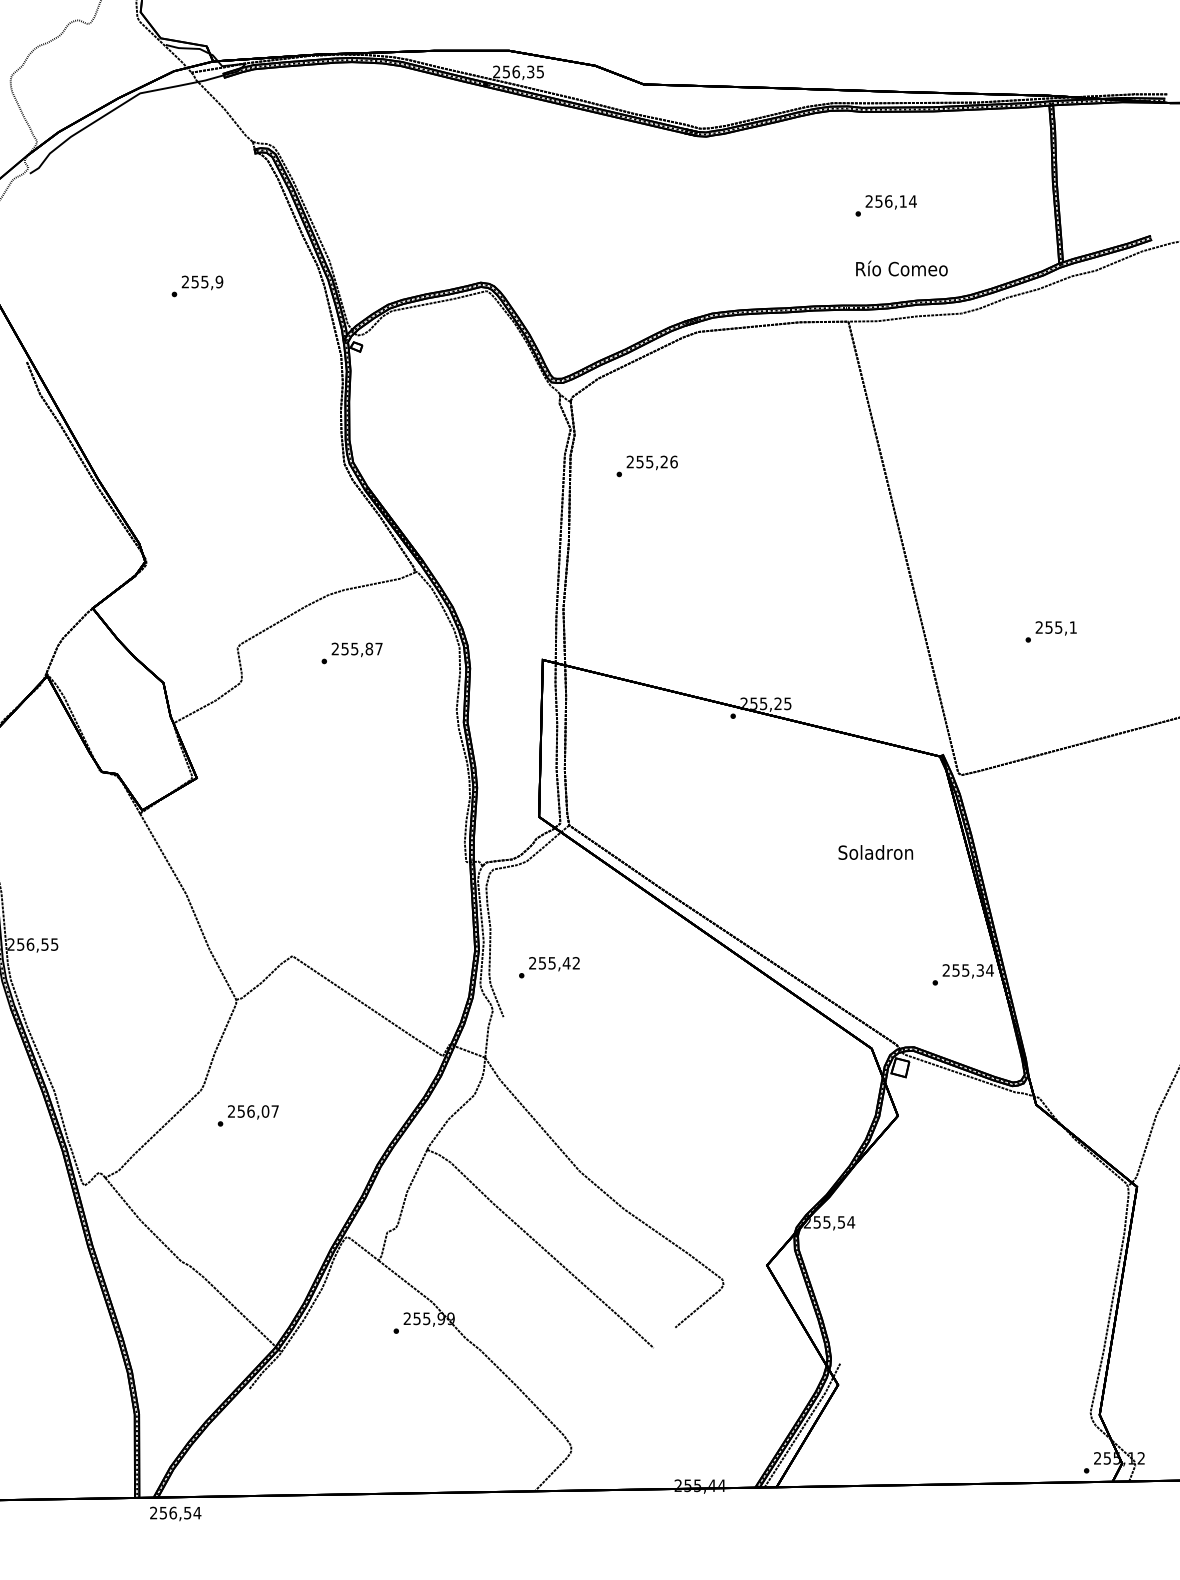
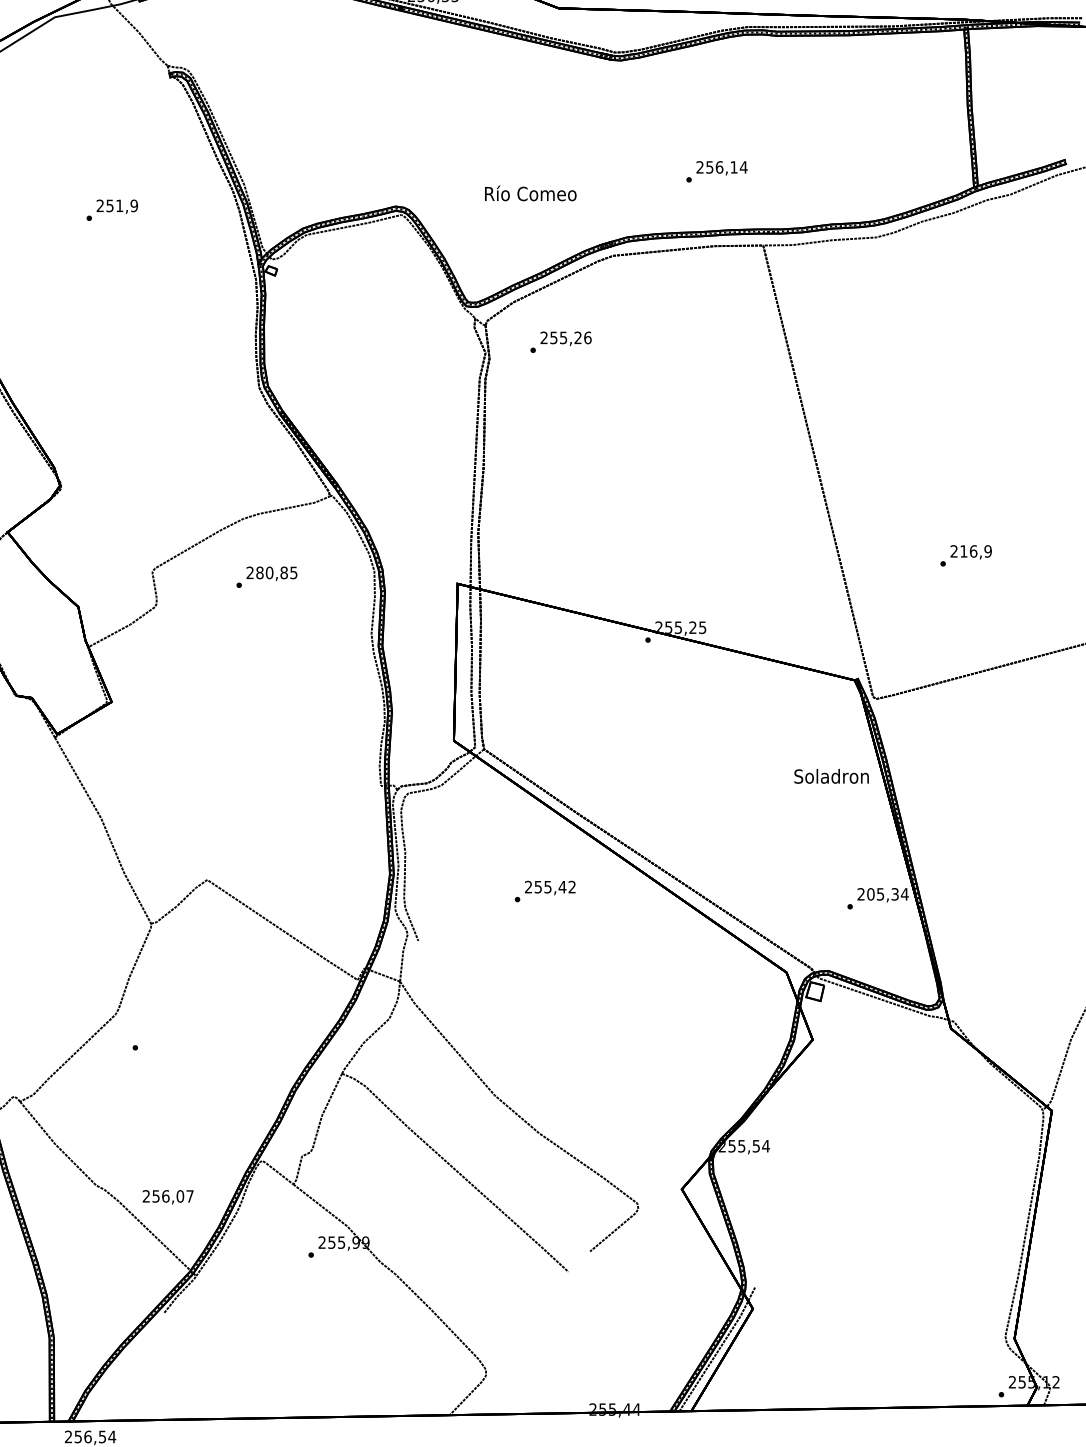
text: (885, 205) -> (716, 171), moved
text: (901, 268) -> (530, 193), moved
text: (204, 281) -> (119, 205), 255,9 -> 251,9
text: (646, 466) -> (560, 342), moved
text: (1061, 627) -> (976, 551), 255,1 -> 216,9
text: (361, 648) -> (276, 572), 255,87 -> 280,85
text: (875, 852) -> (831, 776), moved
text: (549, 967) -> (545, 891), moved
text: (955, 970) -> (870, 894), 255,34 -> 205,34
text: (253, 1112) -> (168, 1197), moved

